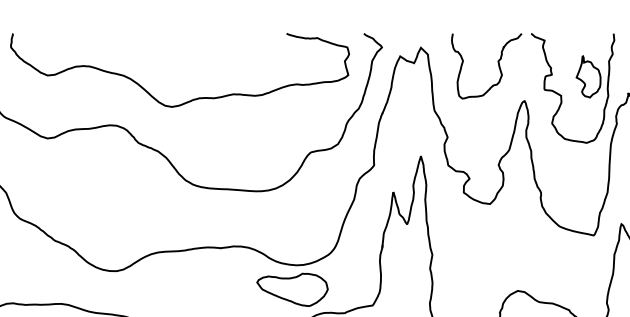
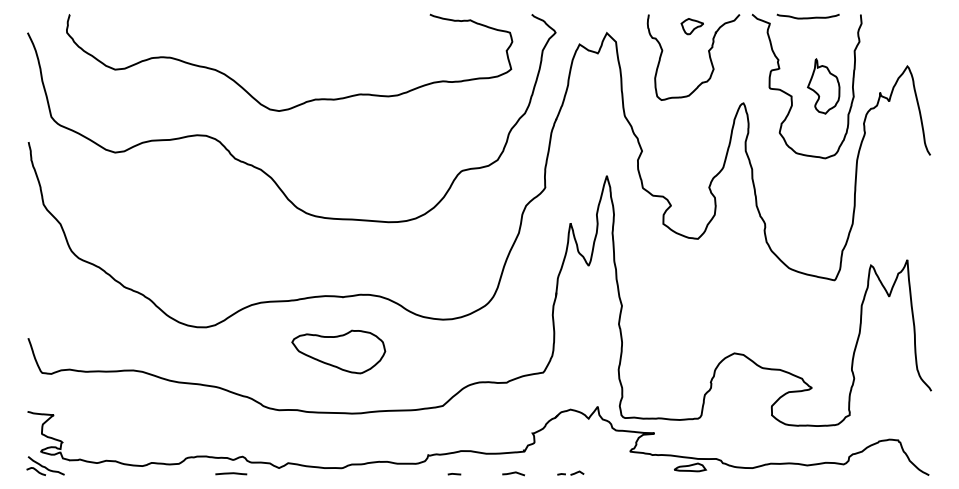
curve: (573, 35) -> (807, 17), added
part: (485, 42) -> (691, 26), added
part: (588, 76) -> (823, 86), moved
part: (292, 289) -> (338, 351), moved

